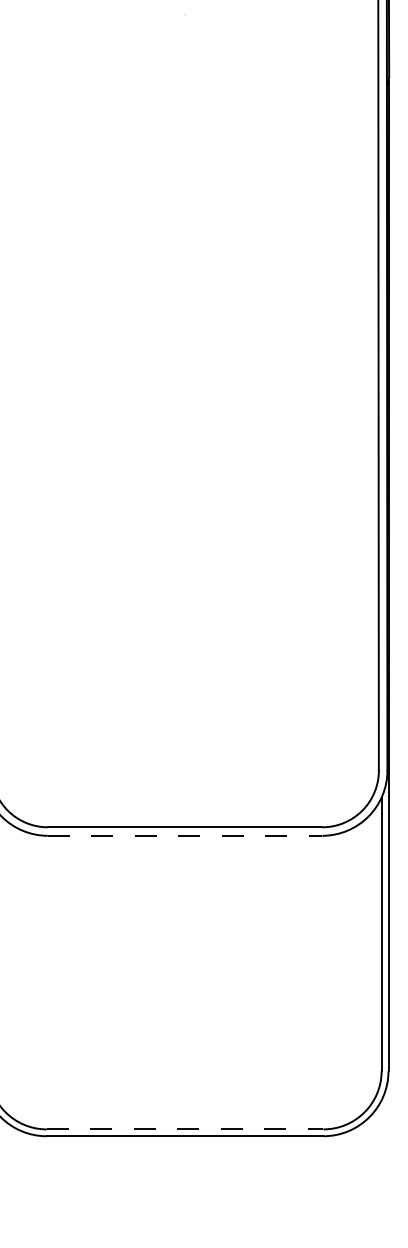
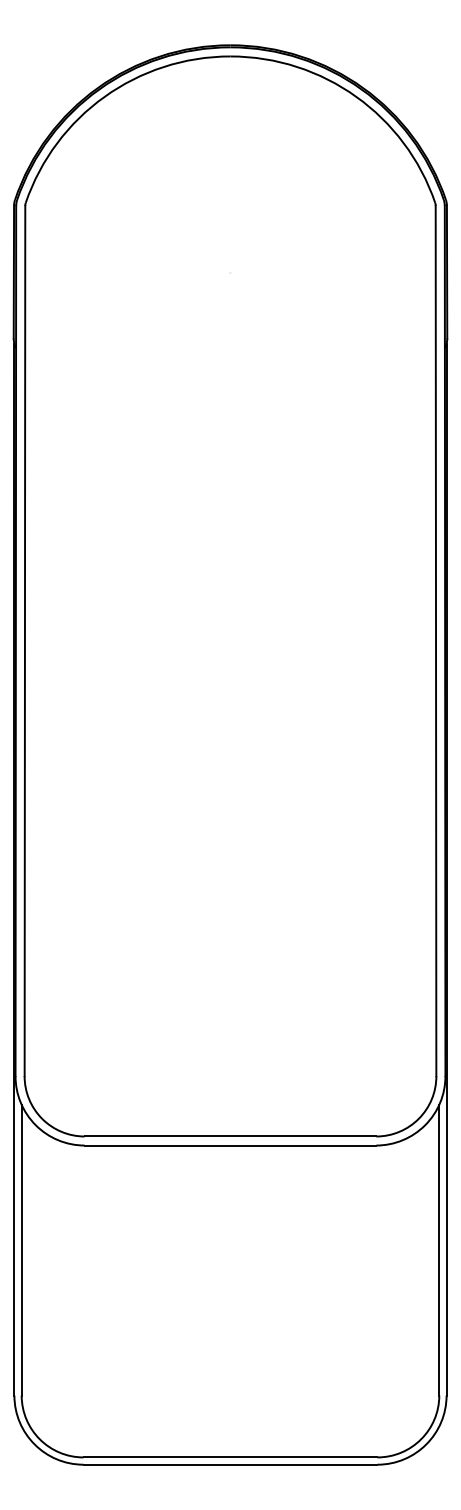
line: (185, 835) -> (230, 1145), dashed -> solid
line: (185, 1129) -> (230, 1457), dashed -> solid

